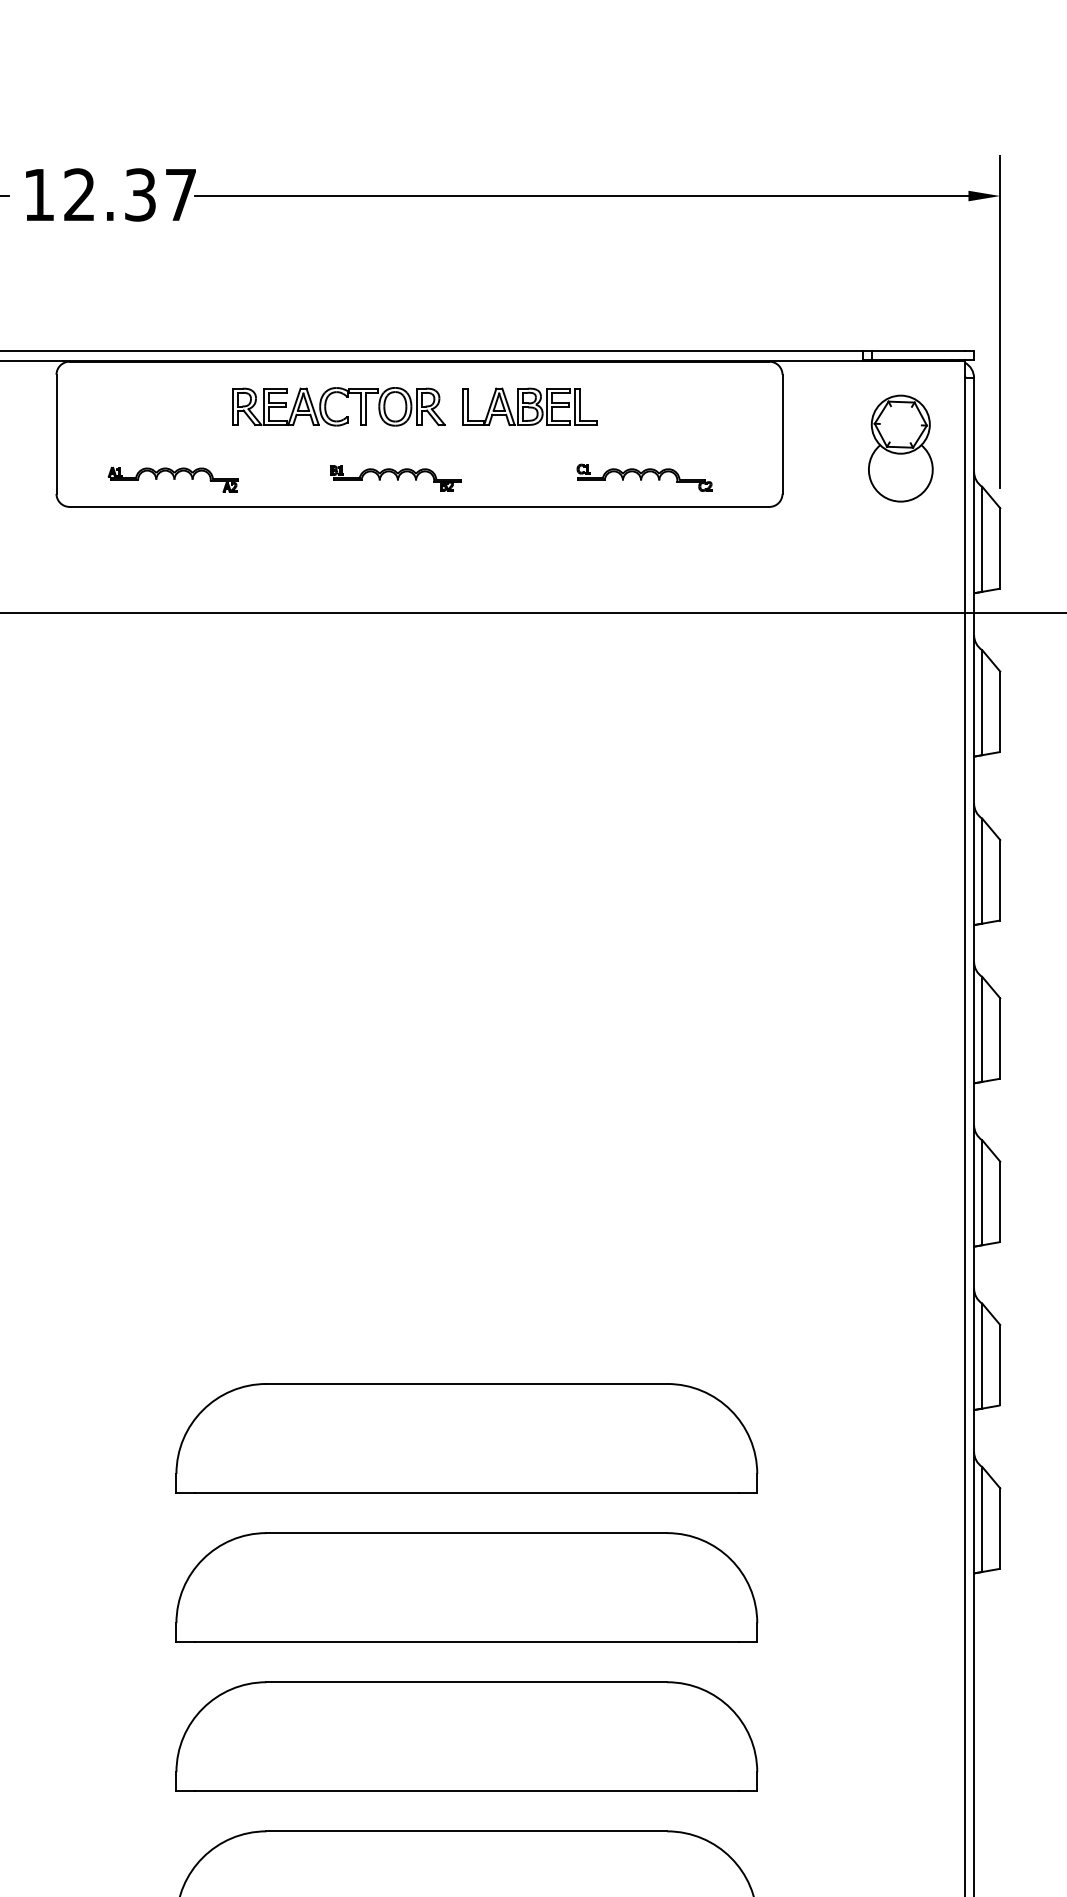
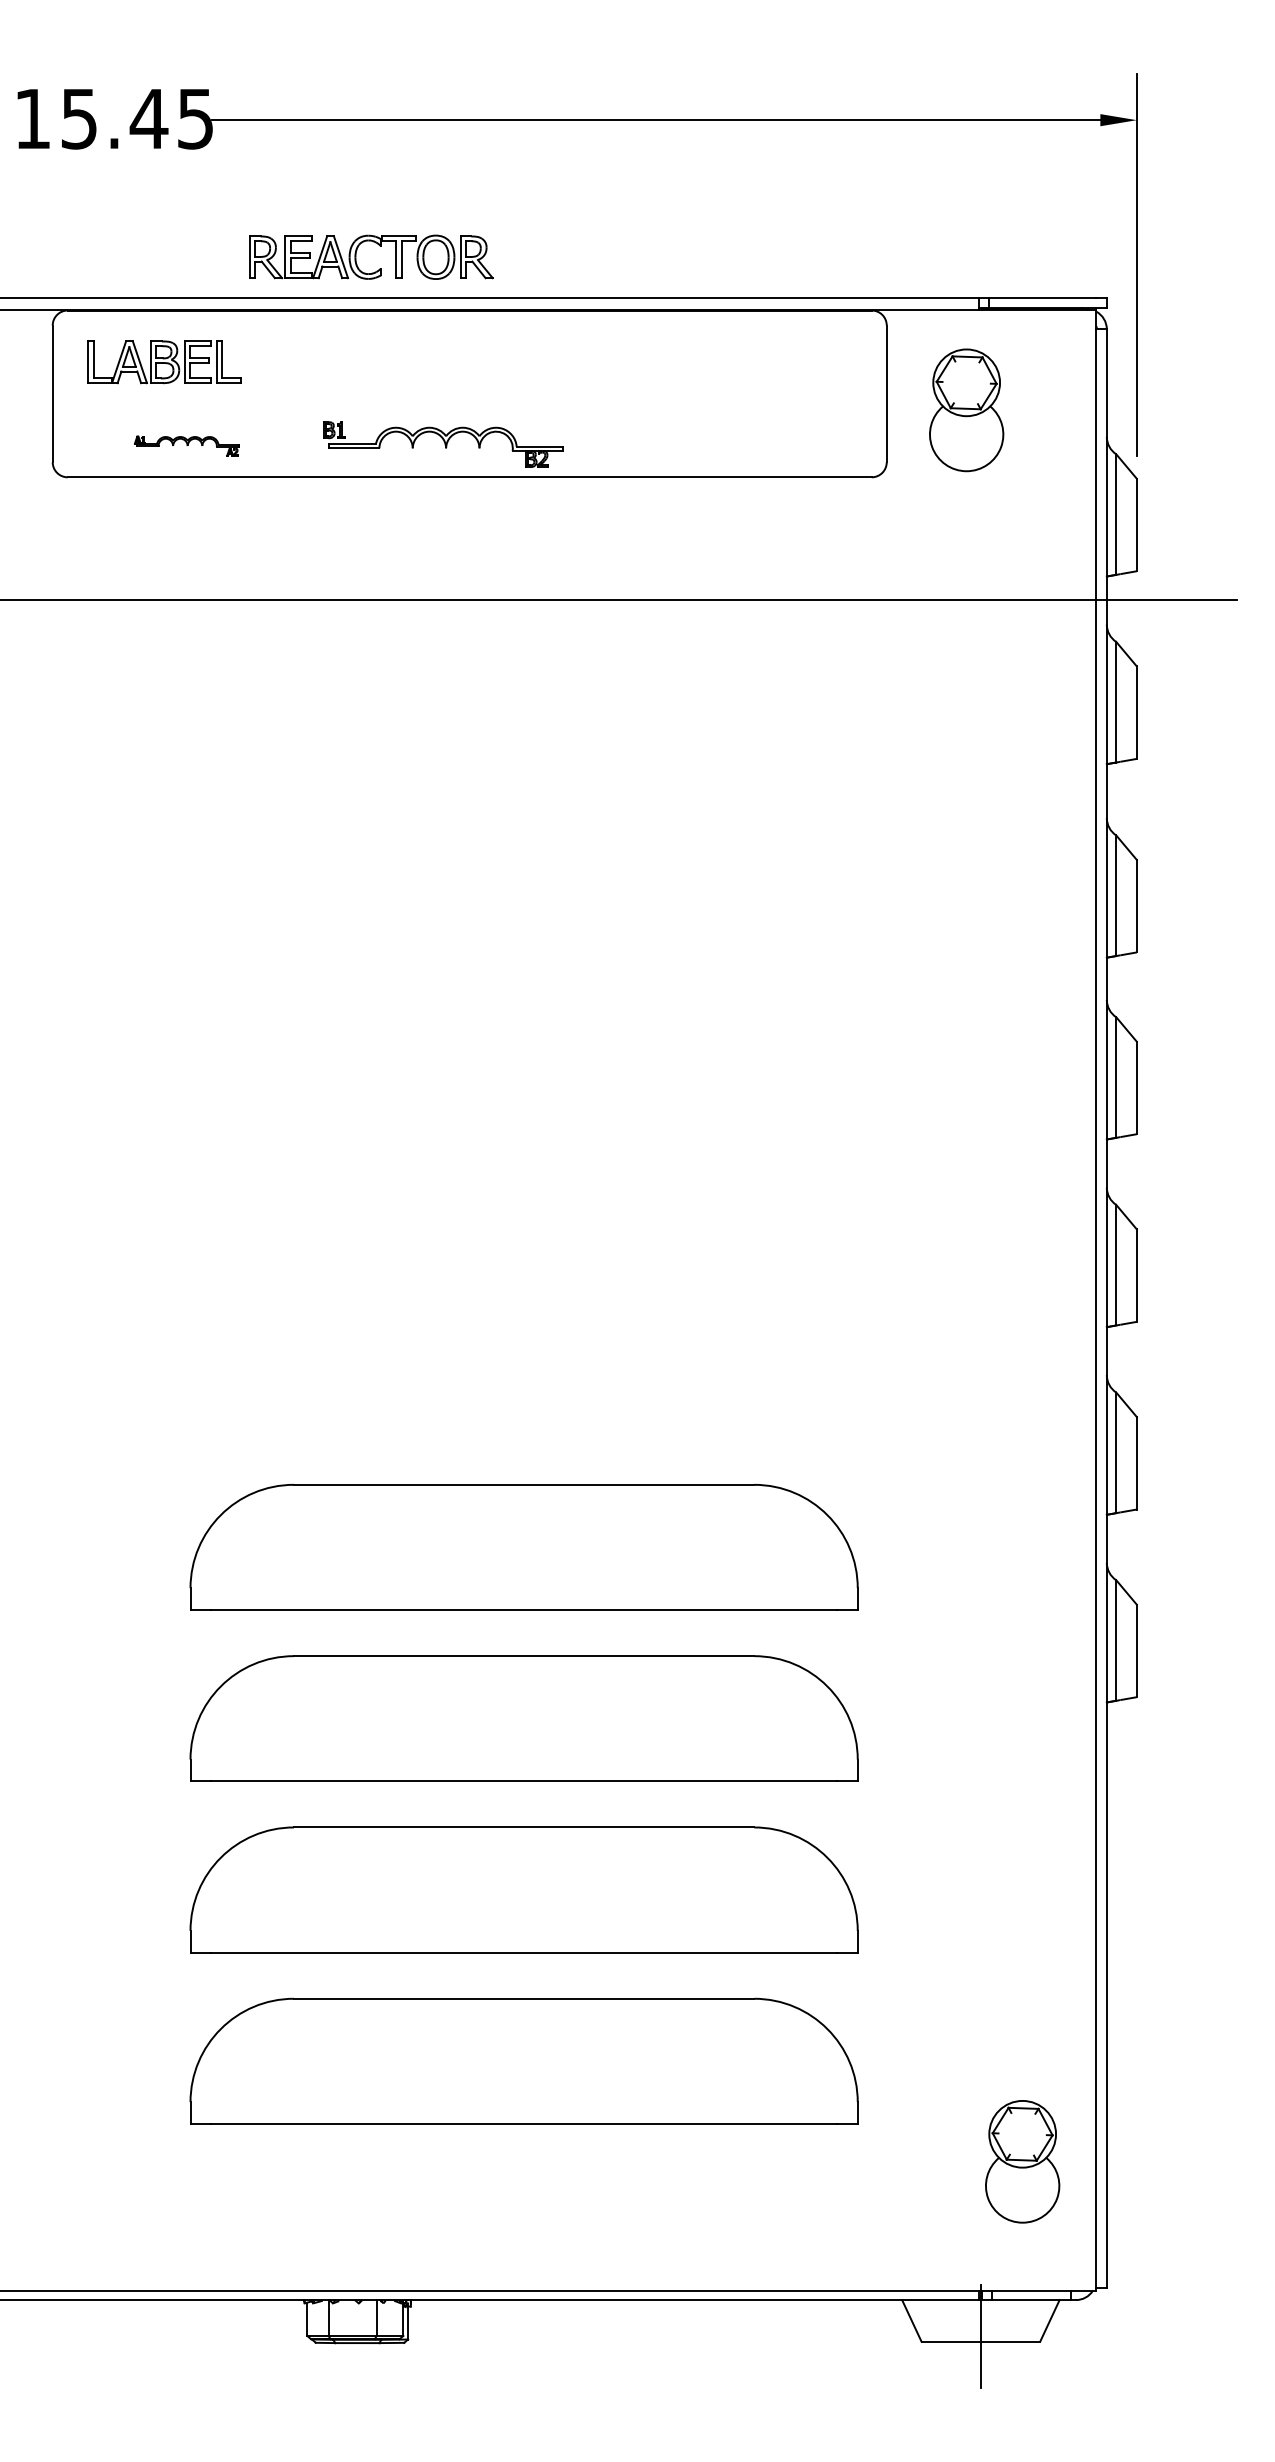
text: (129, 194) -> (136, 118), 12.37 -> 15.45
part: (346, 397) -> (379, 246), moved
part: (529, 406) -> (164, 362), moved
part: (900, 448) -> (966, 410), moved
part: (644, 477) -> (728, 443), removed
part: (395, 478) -> (442, 444), size x1.6
part: (172, 479) -> (186, 445), size x0.7

